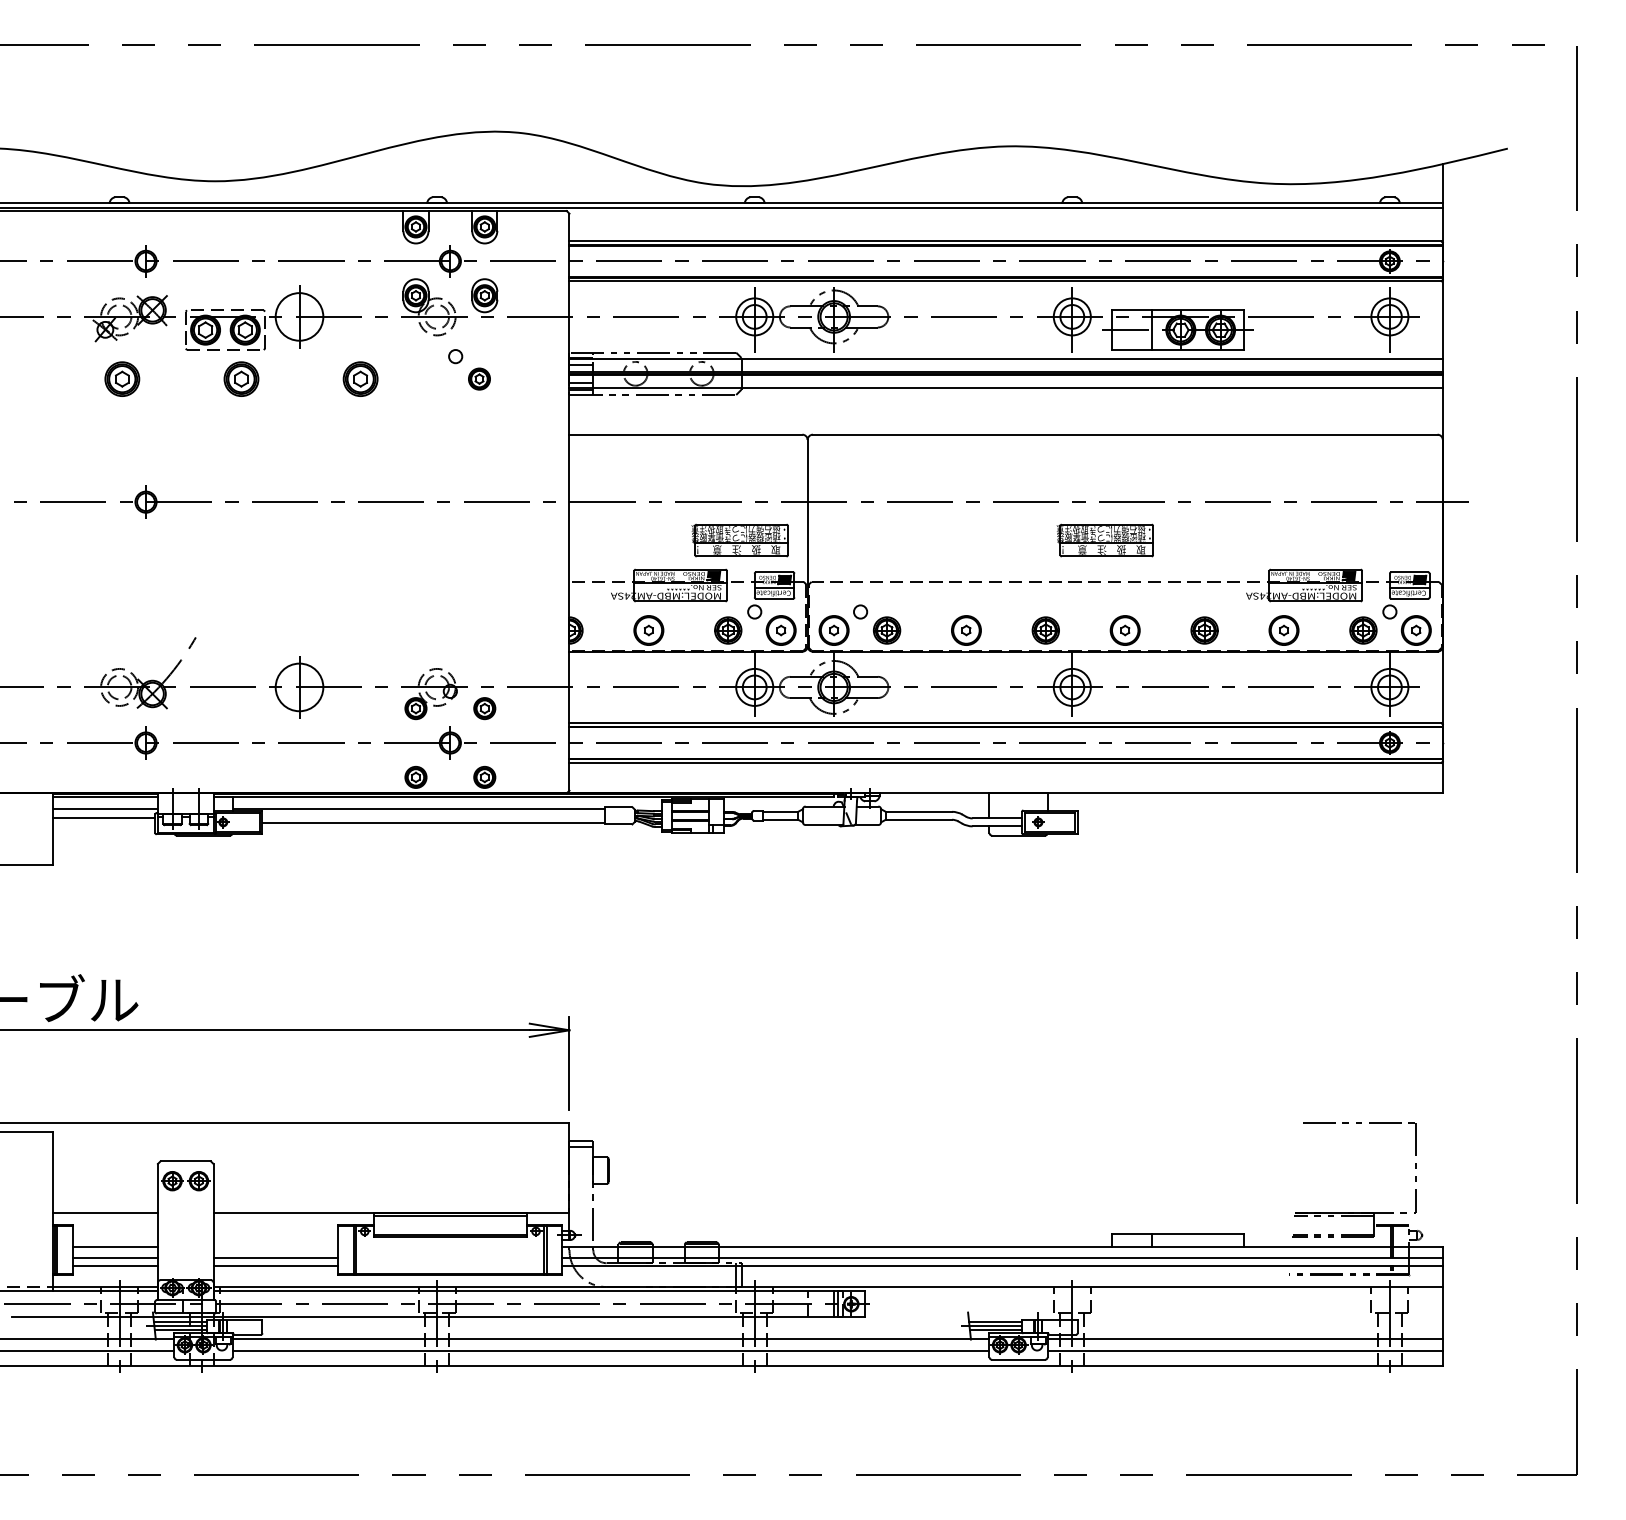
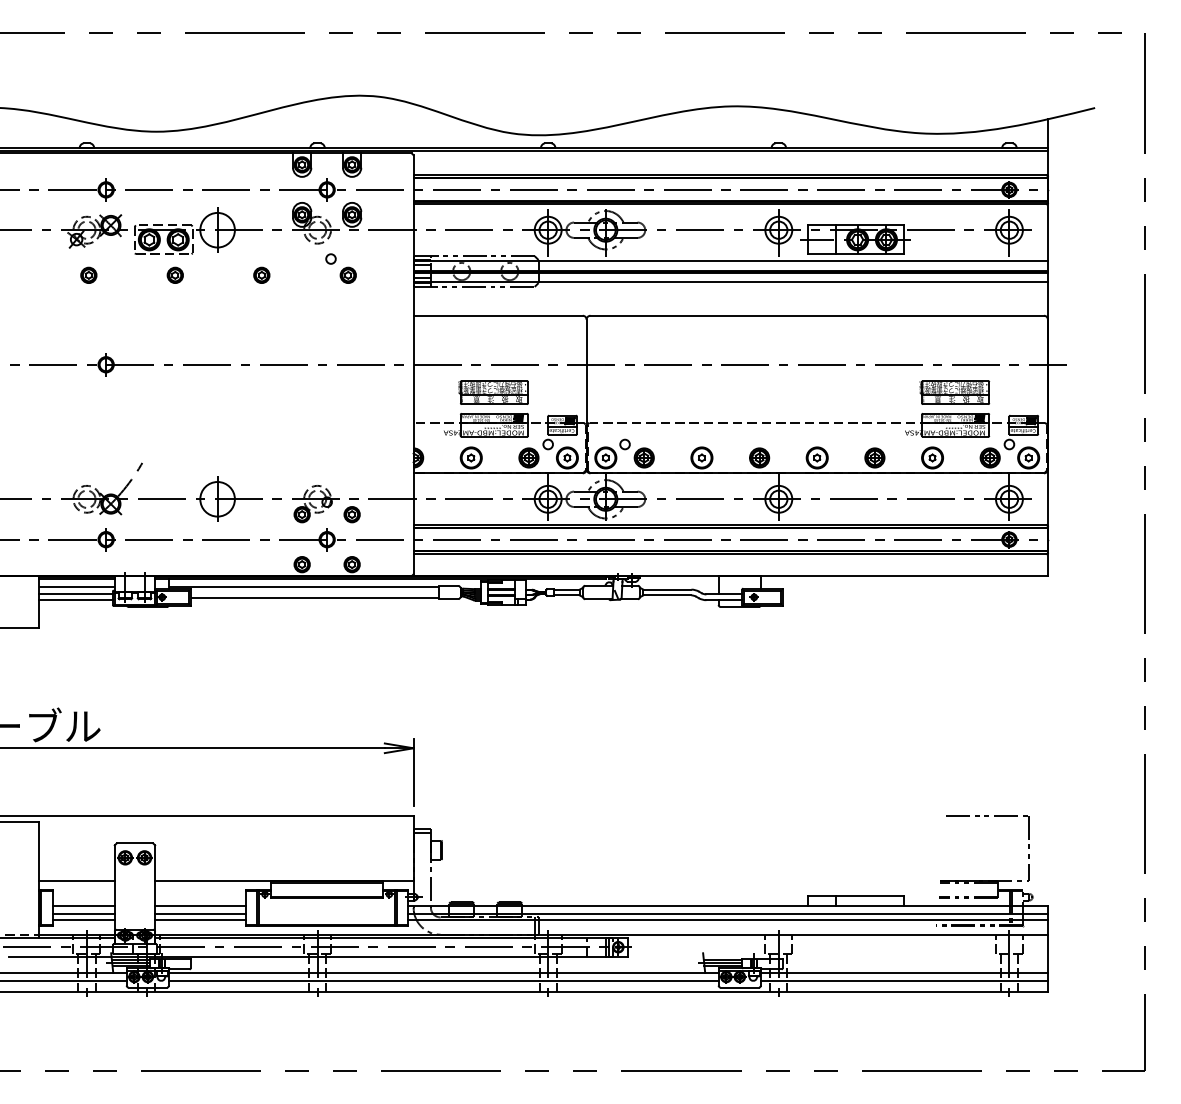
part: (121, 378) -> (88, 274), size x0.62
part: (240, 378) -> (174, 274), size x0.62
part: (359, 378) -> (261, 274), size x0.62
part: (739, 540) -> (492, 392), moved
part: (1104, 540) -> (953, 392), moved
line: (104, 826) -> (75, 600), added
line: (275, 1247) -> (200, 906), added

